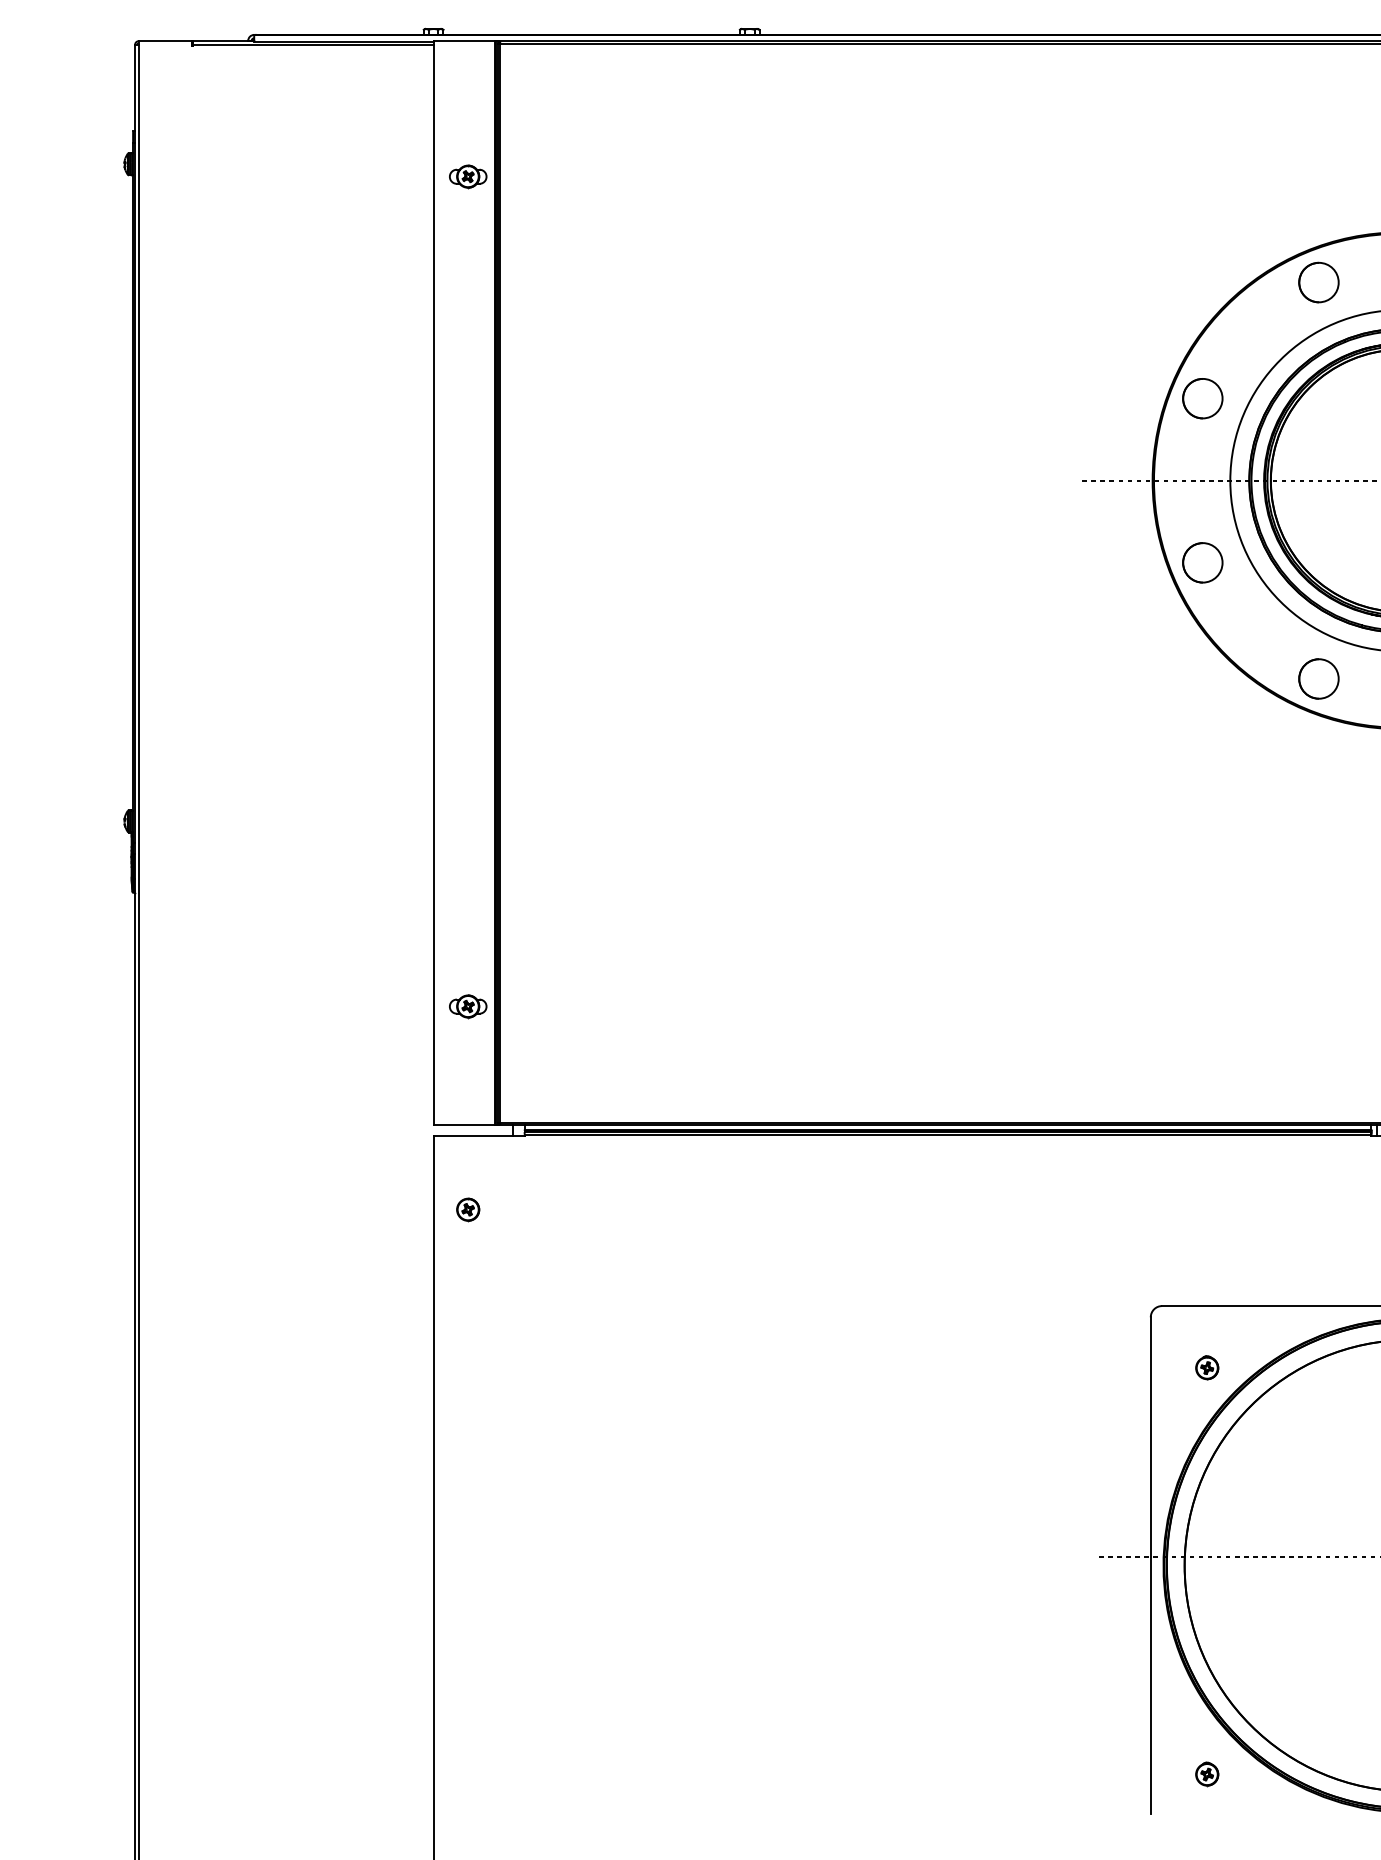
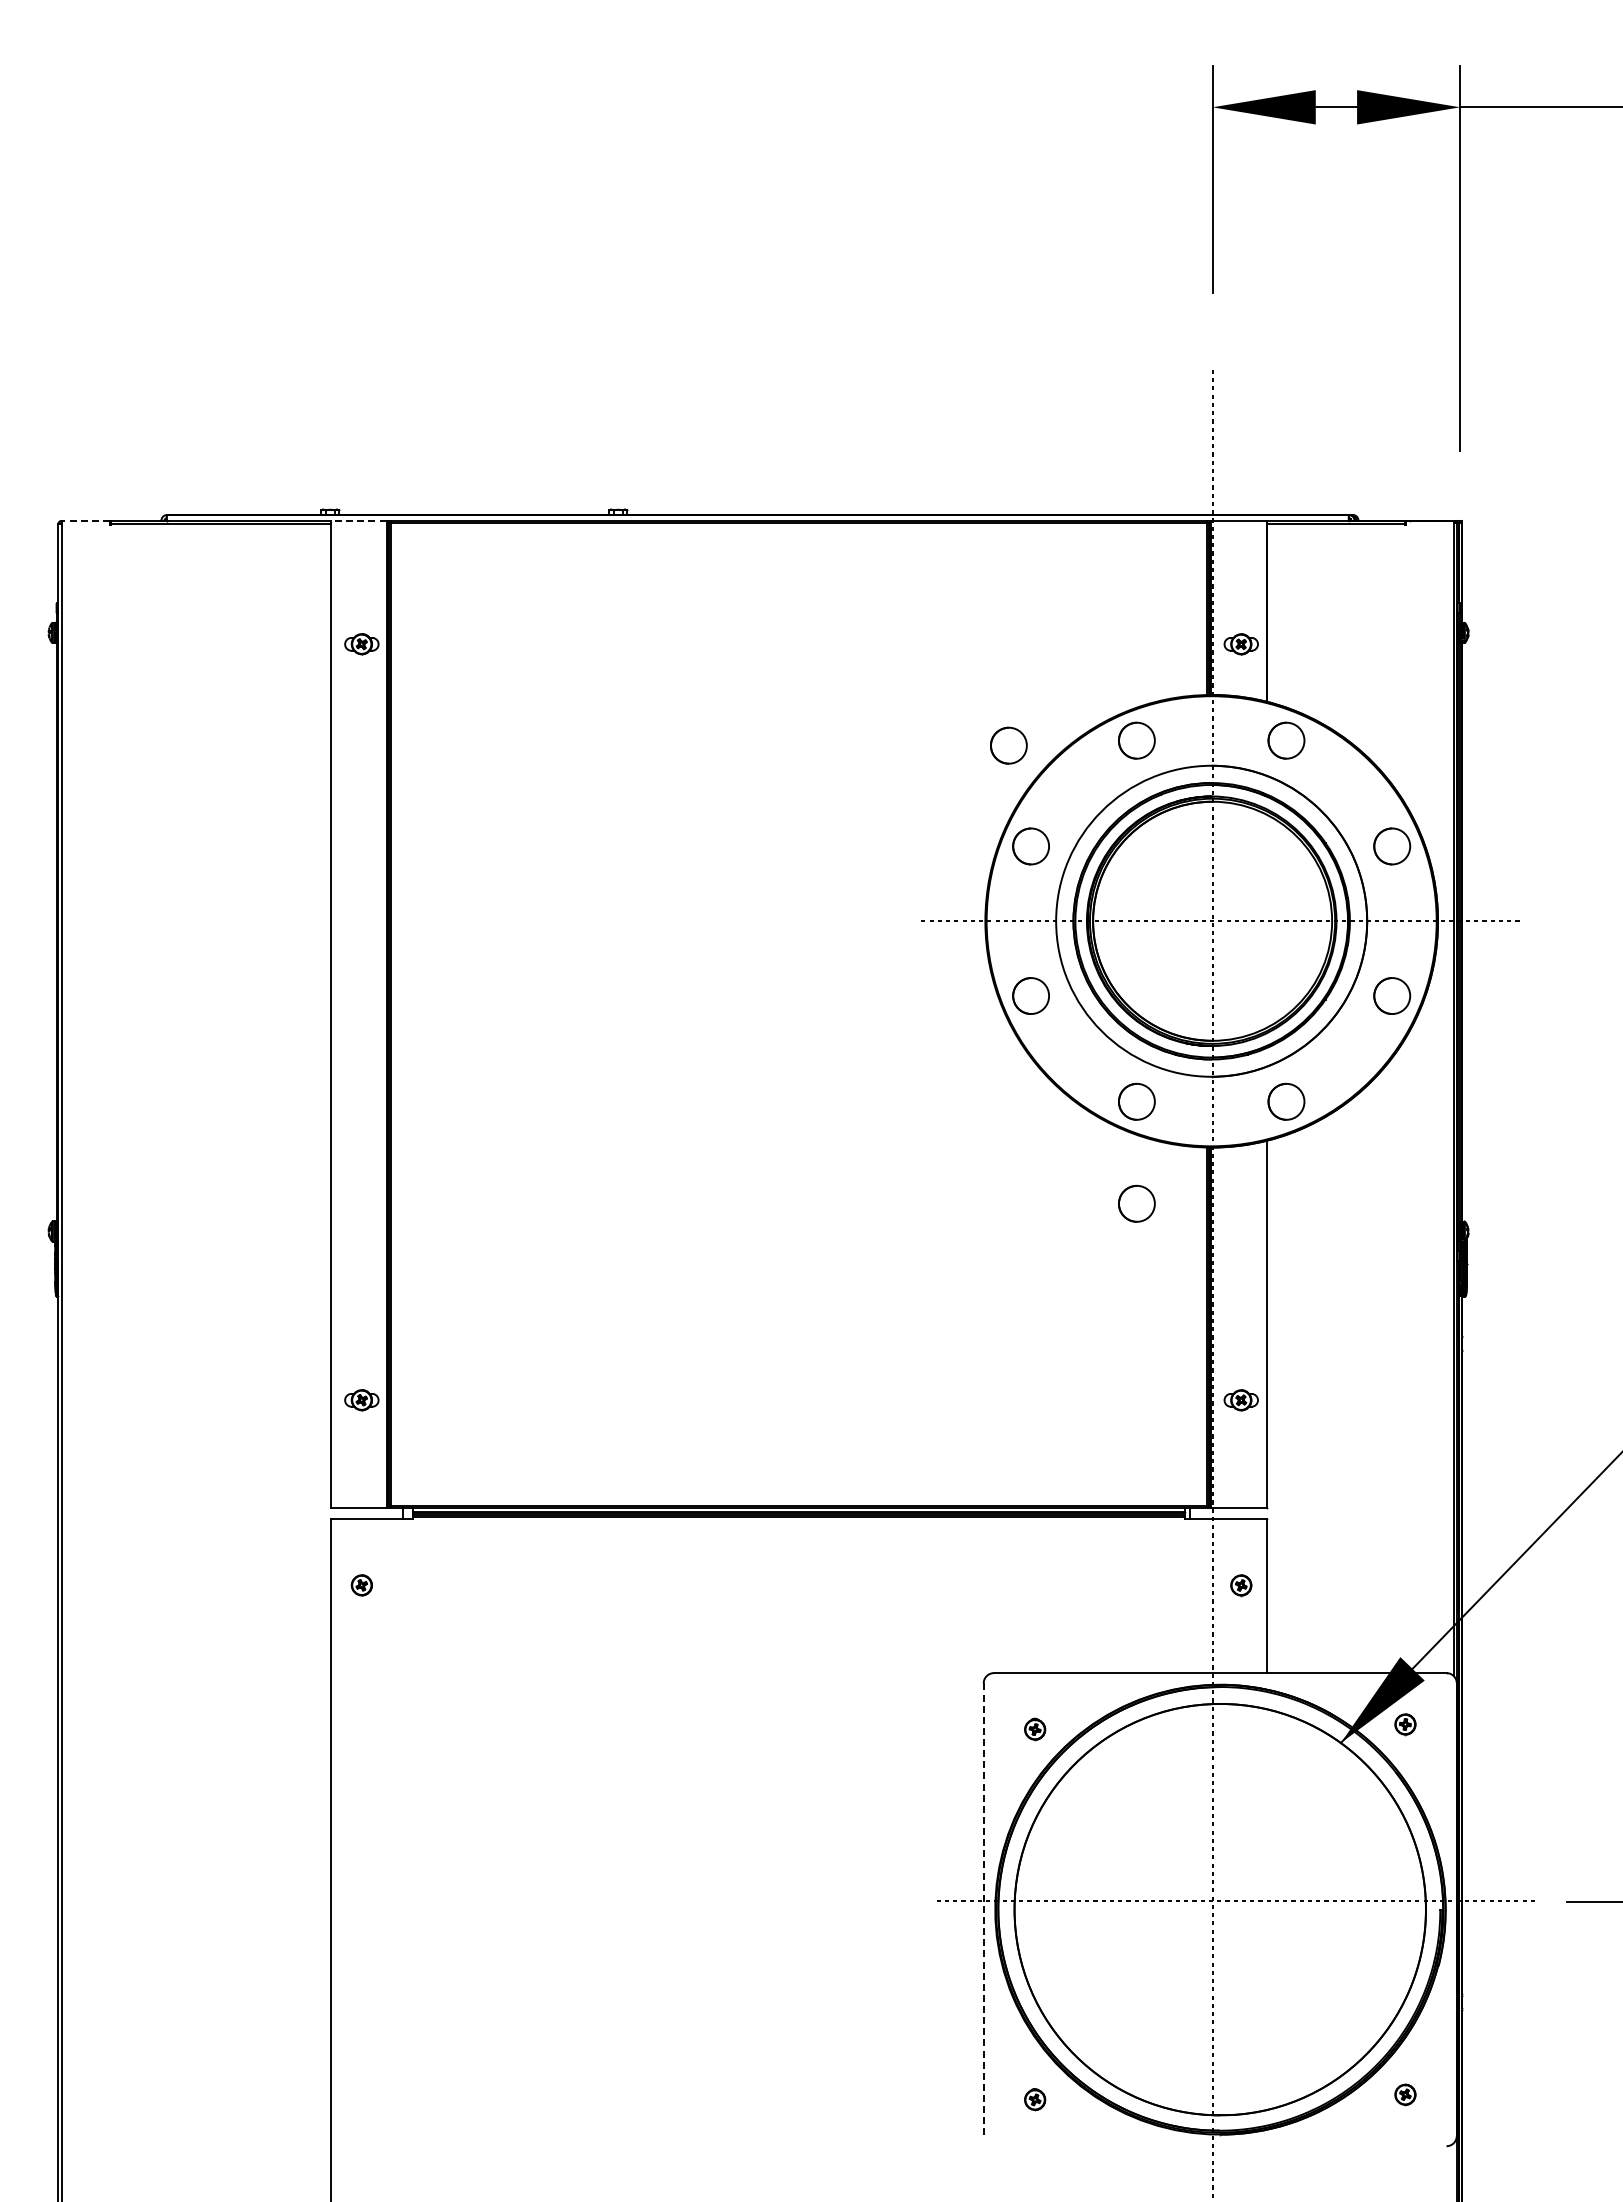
line: (164, 40) -> (85, 520), solid -> dashed
line: (464, 40) -> (358, 520), solid -> dashed
part: (1178, 287) -> (1008, 745), added
part: (1318, 790) -> (1136, 1203), added
line: (1150, 1566) -> (983, 1910), solid -> dashed

